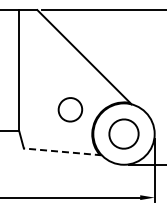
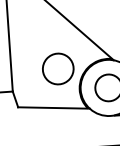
part: (70, 109) -> (58, 68), size x1.43
line: (62, 151) -> (53, 107), dashed -> solid

